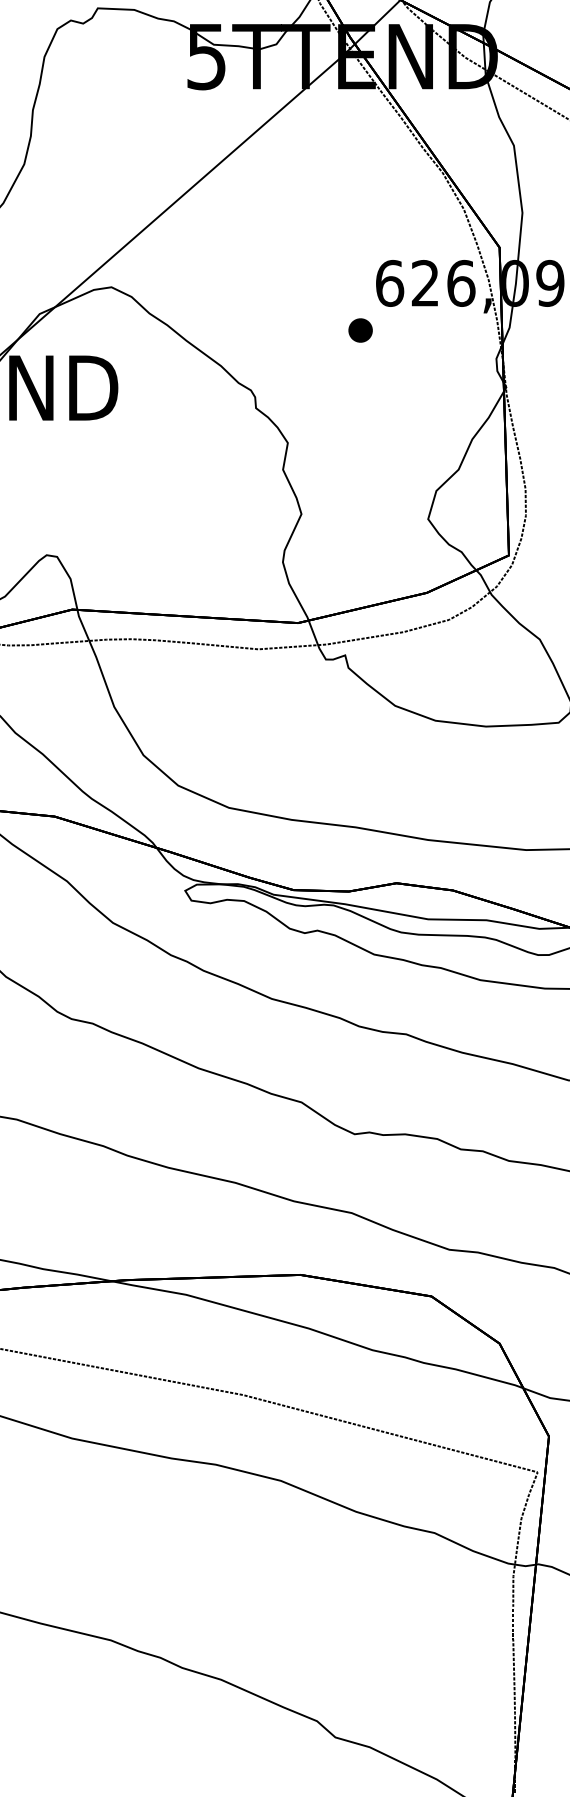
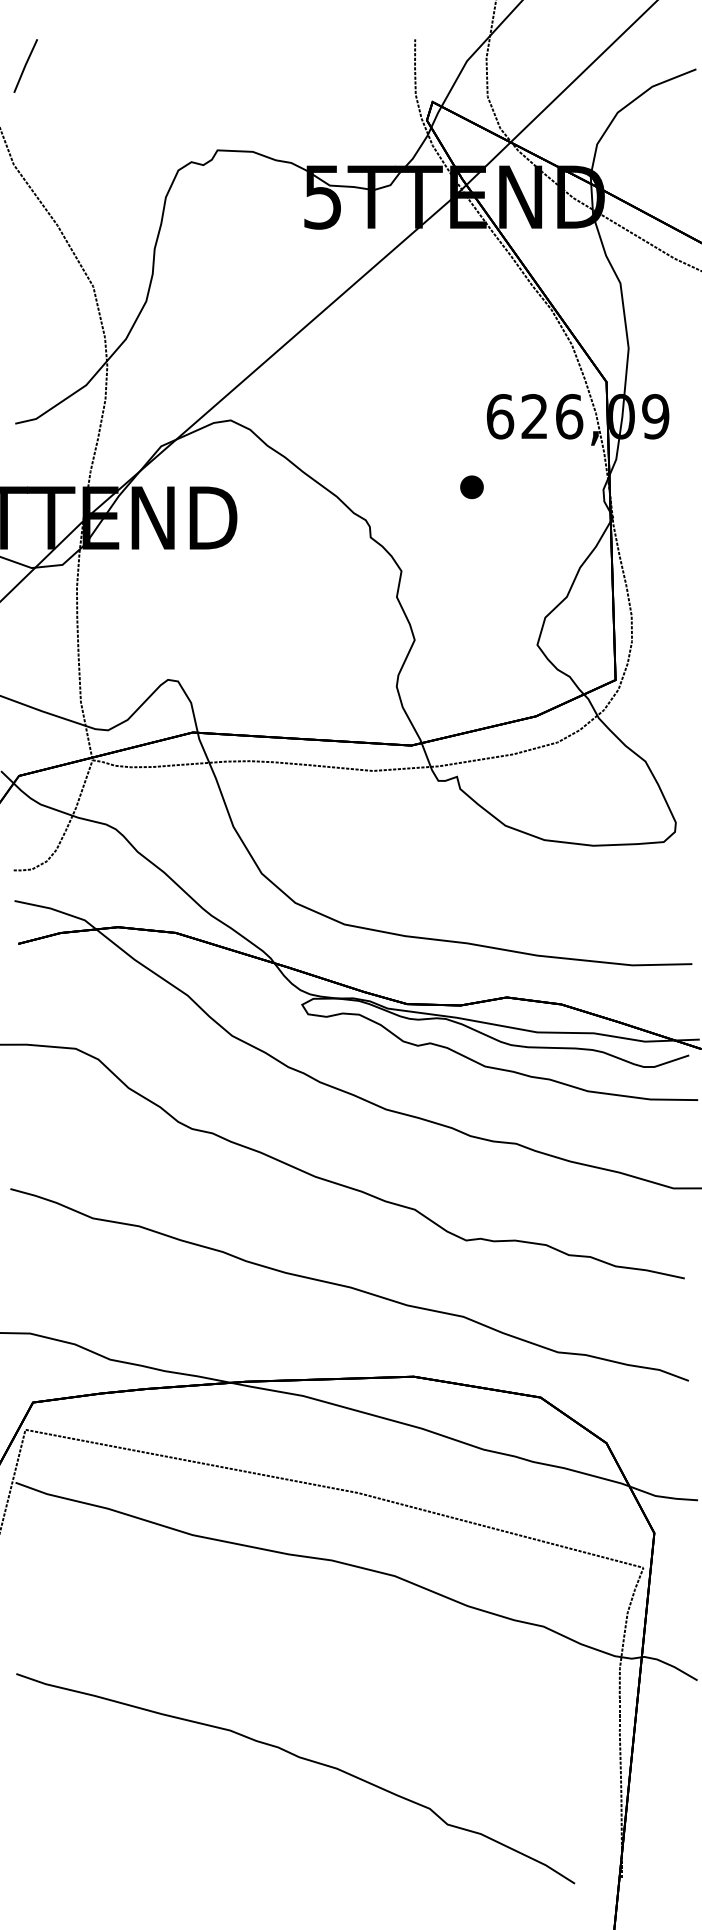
part: (360, 330) -> (471, 487), moved

